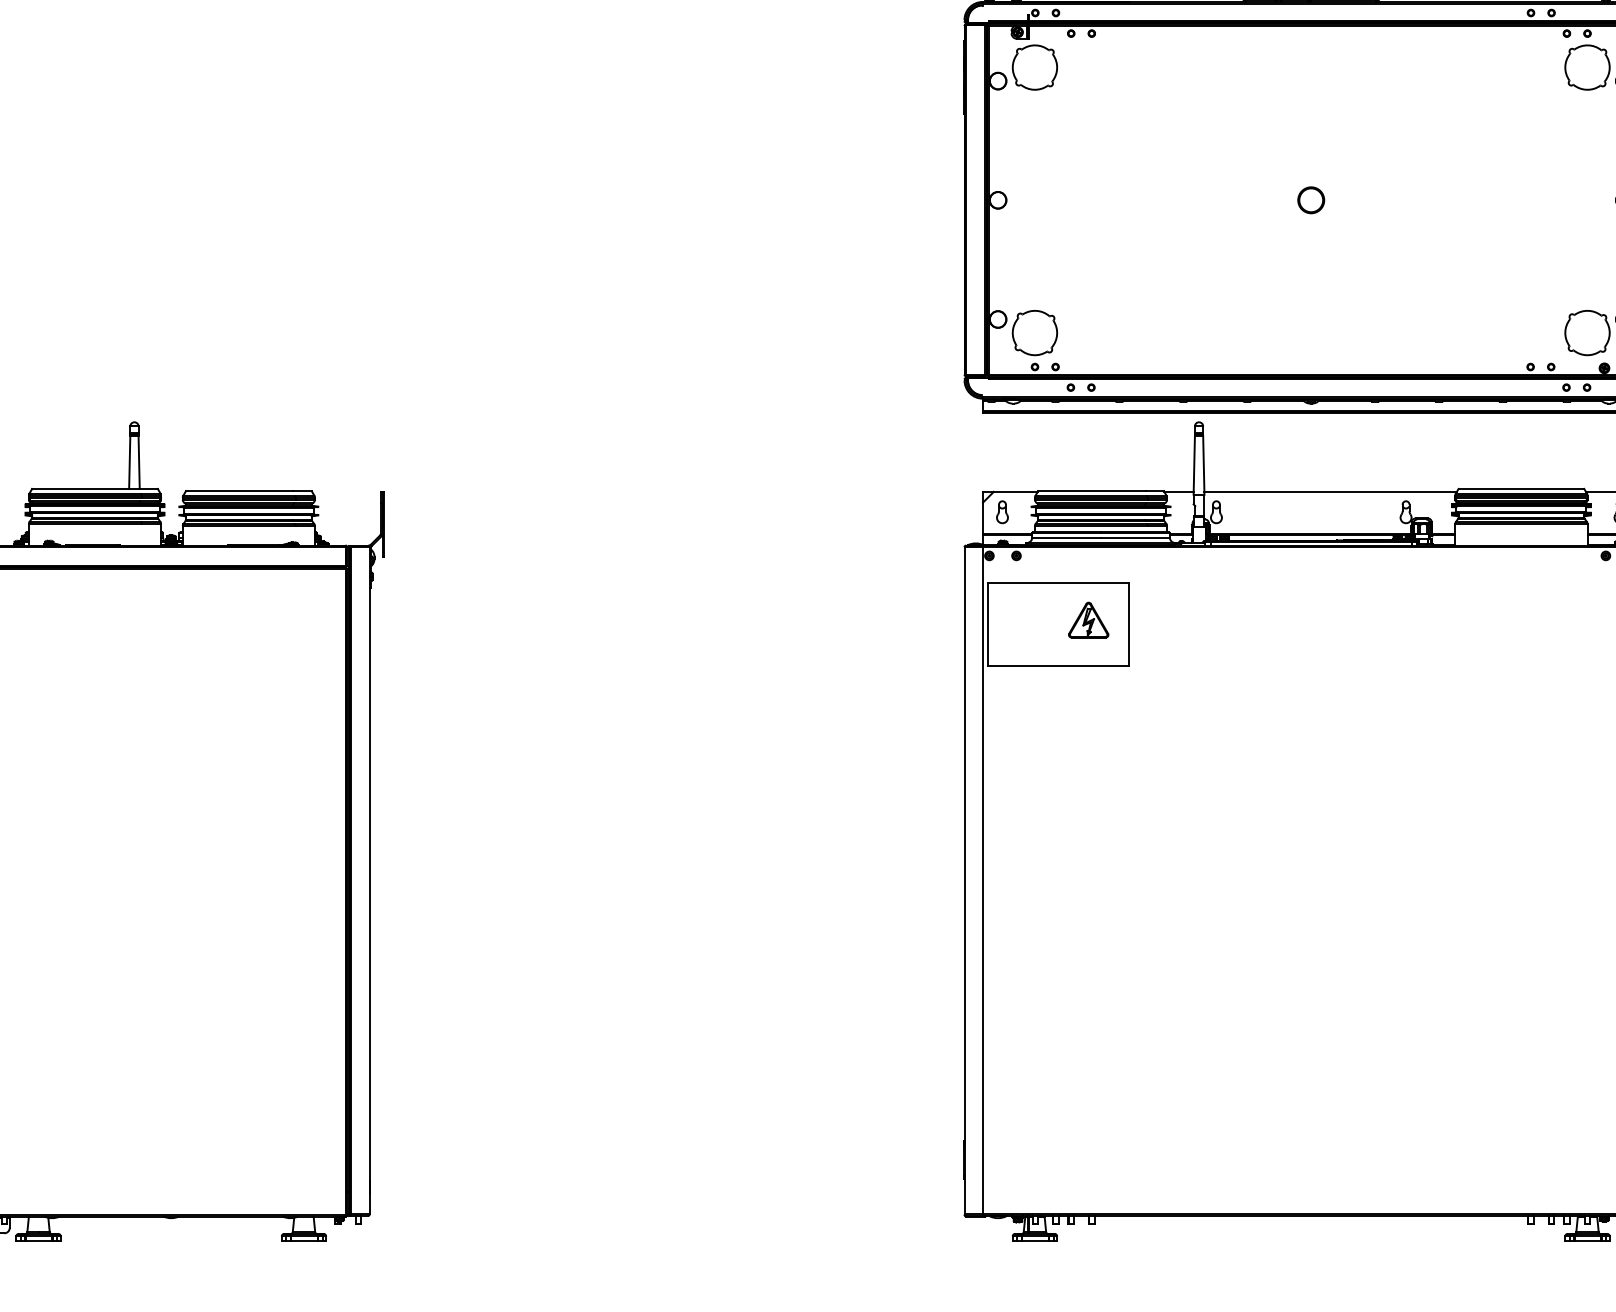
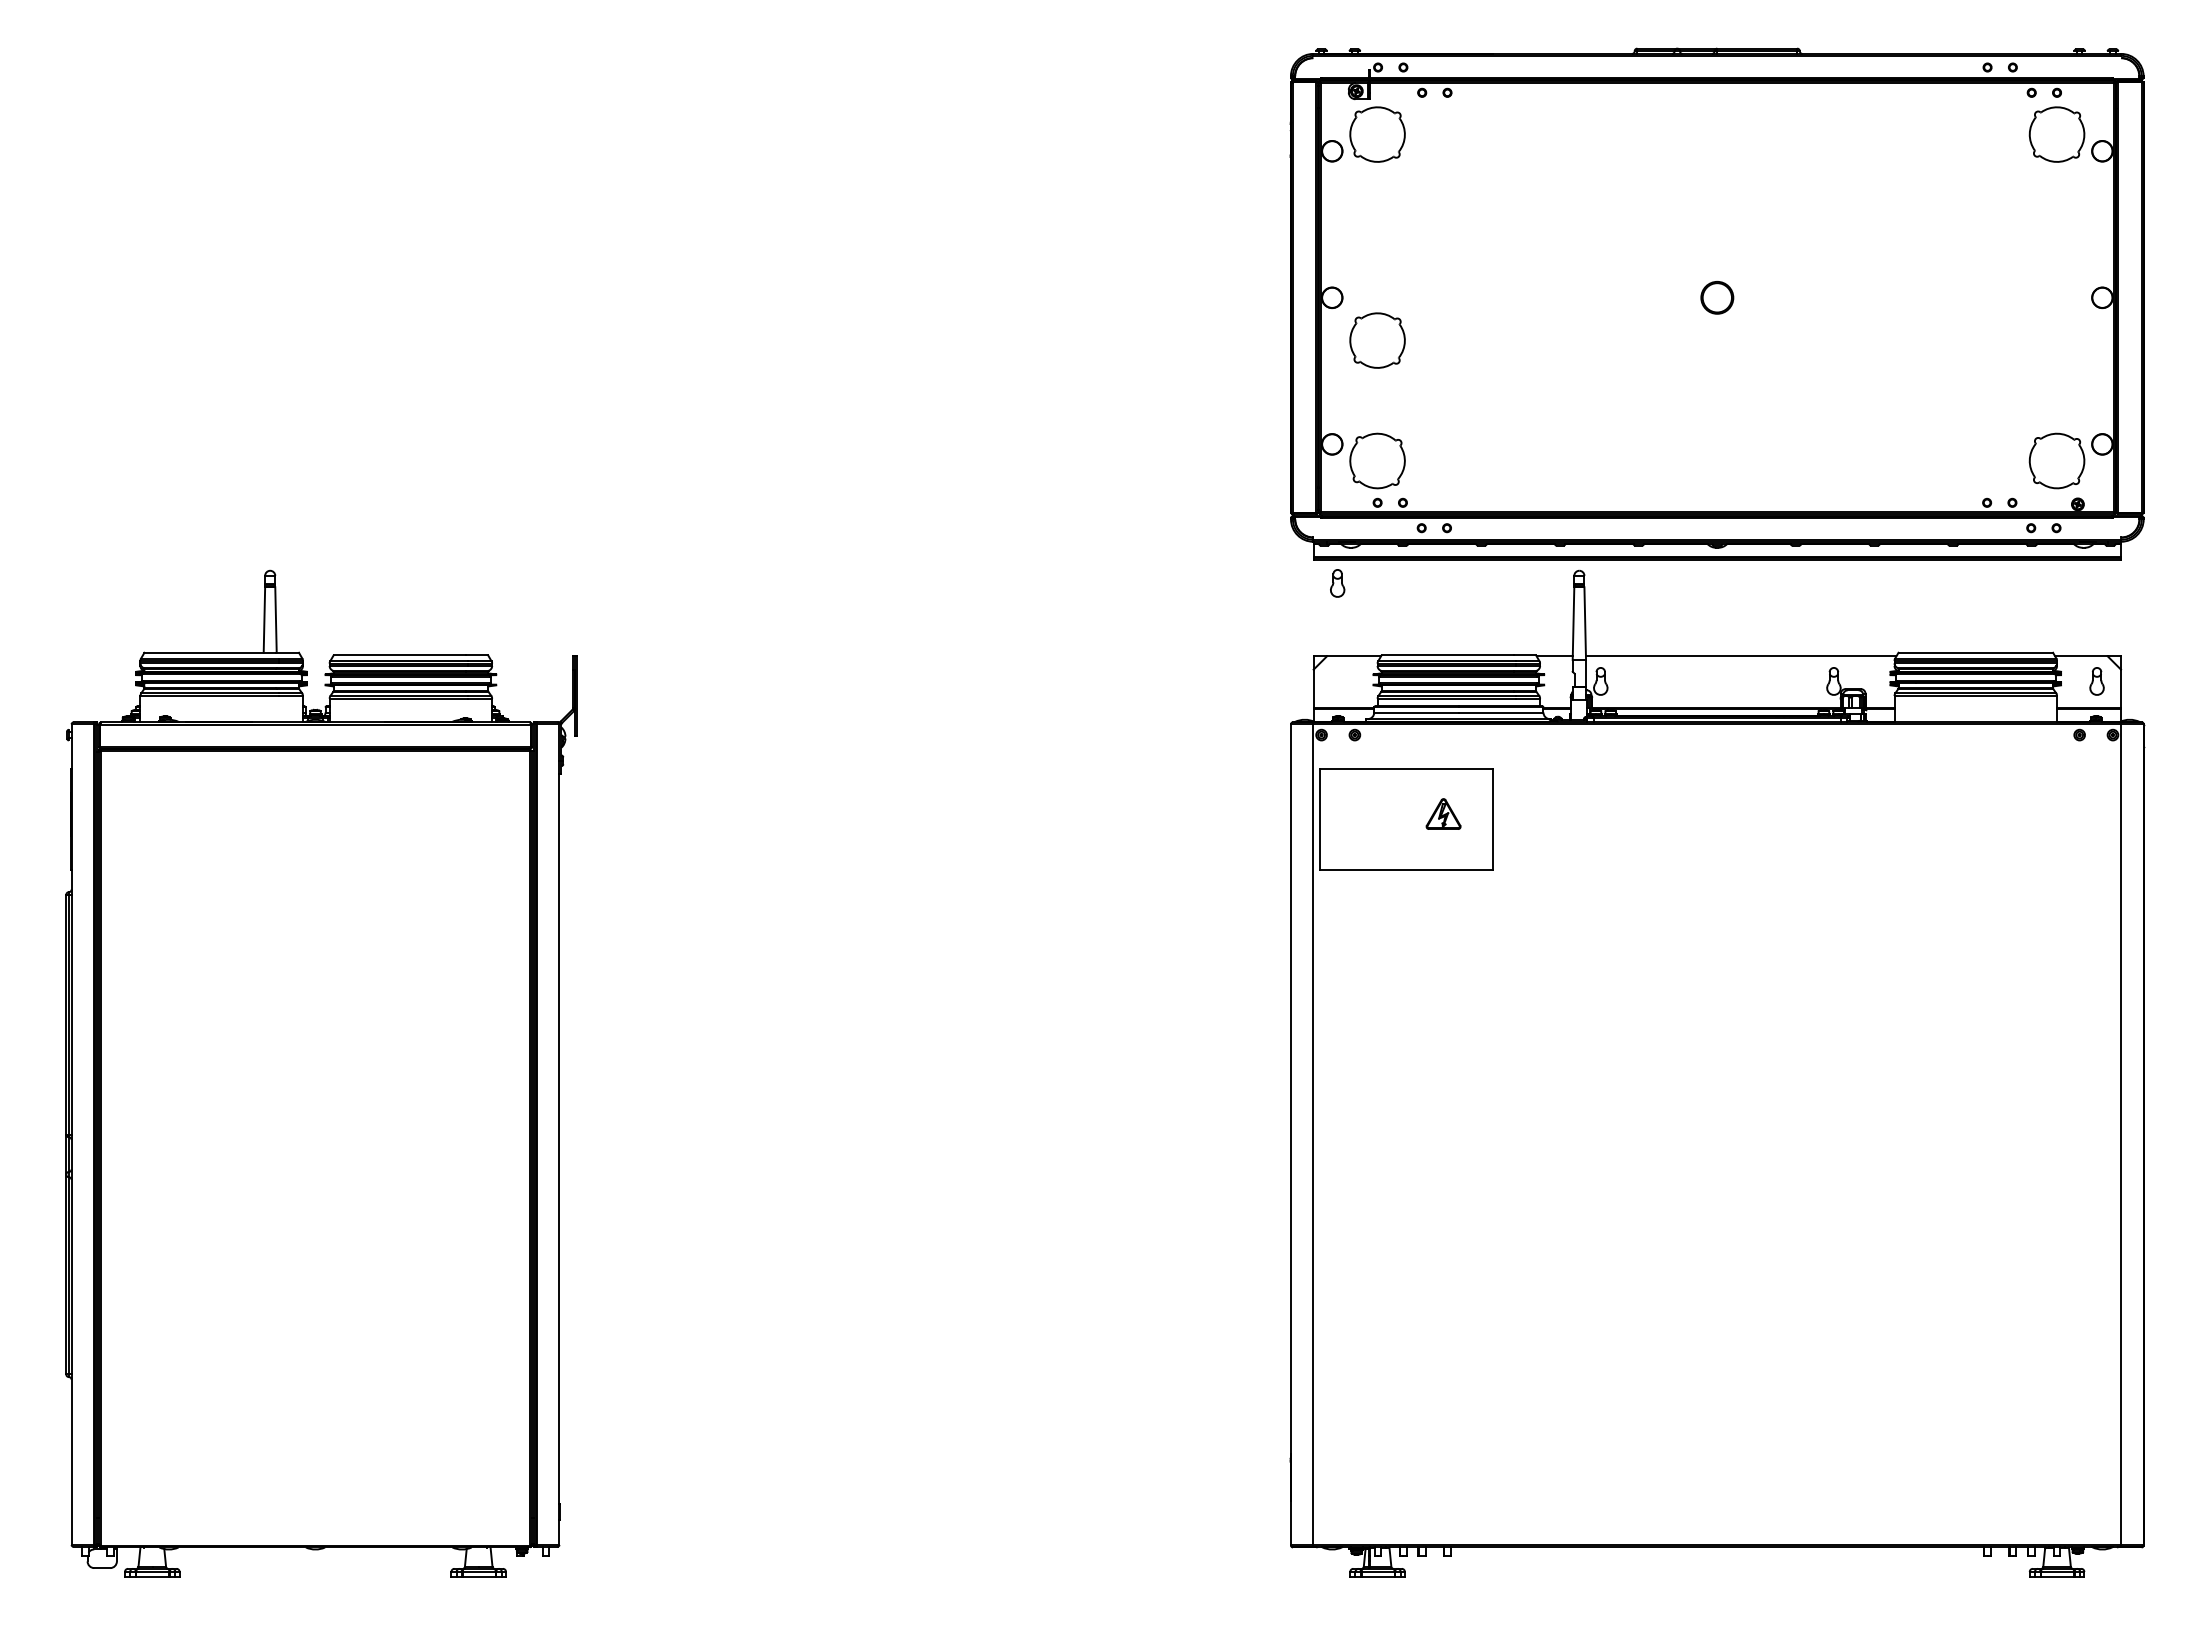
part: (1034, 235) -> (1377, 340), added
part: (1002, 512) -> (1337, 583), moved
part: (1088, 619) -> (1443, 813), size x0.7

